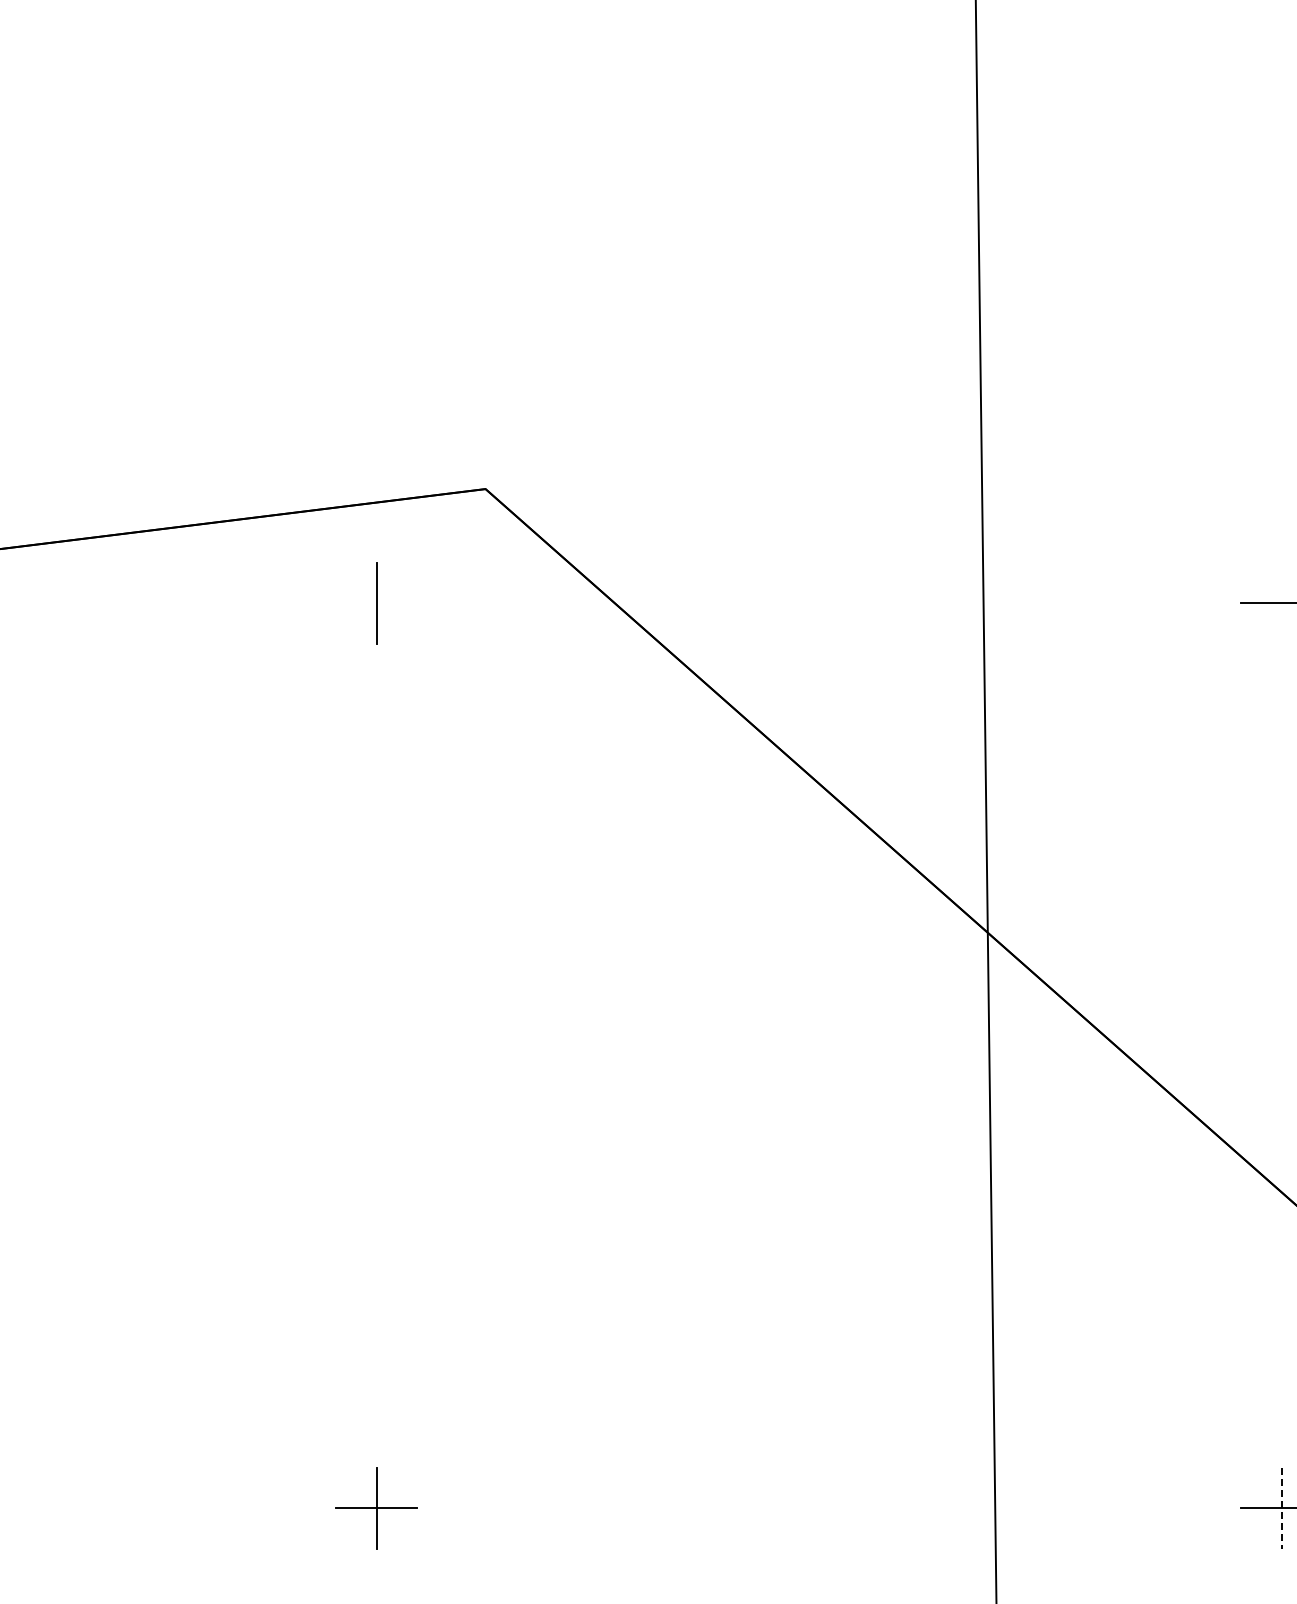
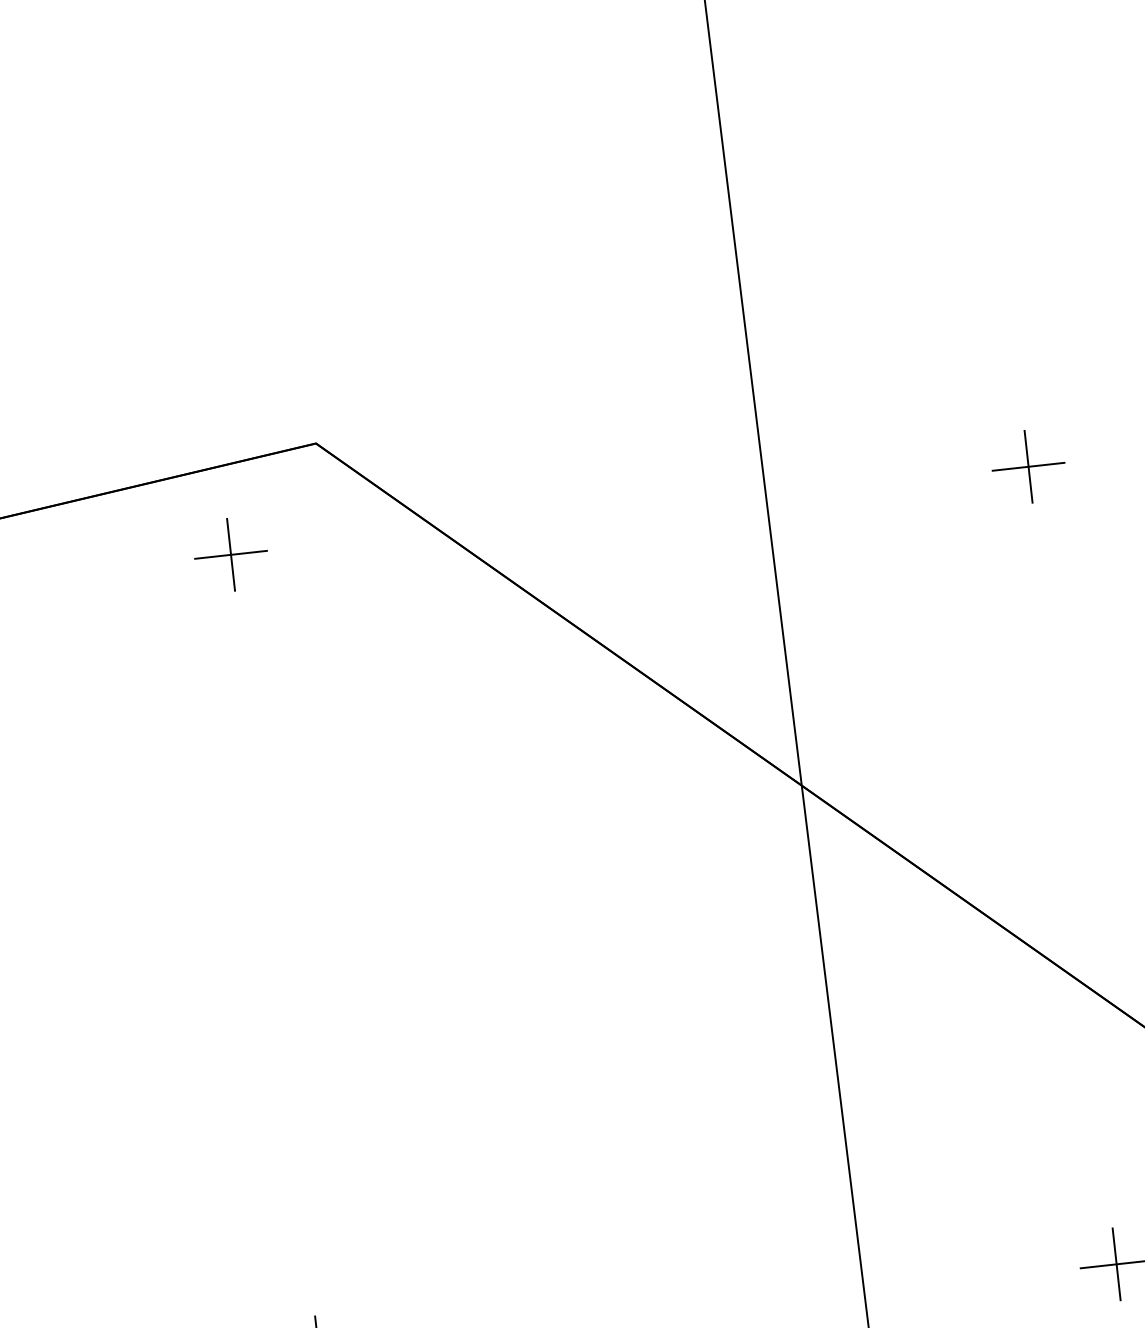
line: (376, 603) -> (231, 554), added
line: (1281, 603) -> (1028, 466), added
line: (1281, 1508) -> (1116, 1264), dashed -> solid

